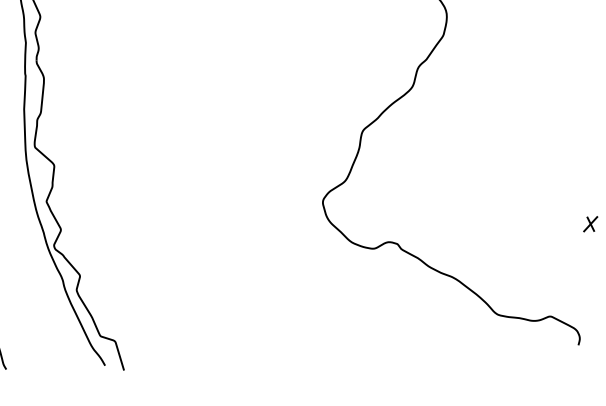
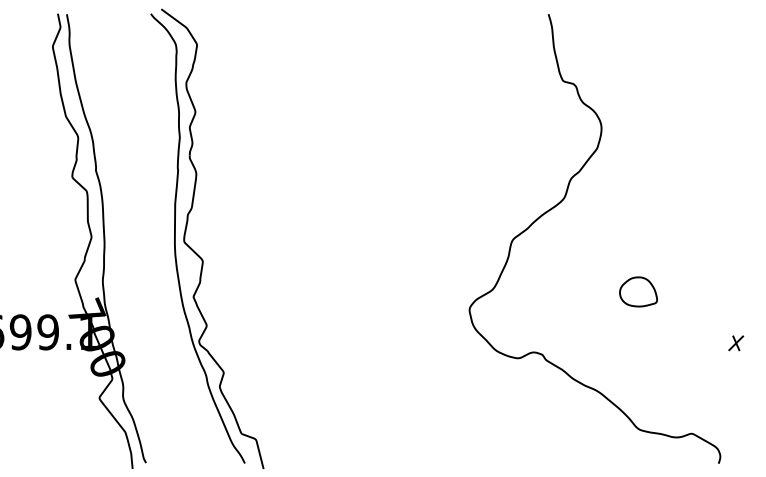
part: (490, 176) -> (638, 291), added

